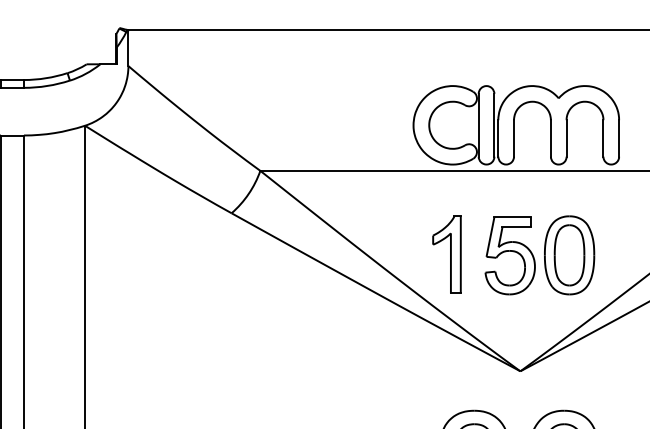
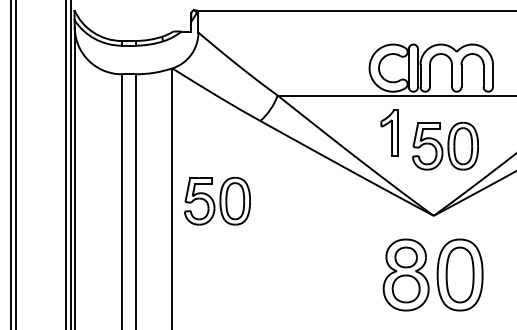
part: (446, 254) -> (389, 132), moved
part: (160, 345) -> (217, 200), added

